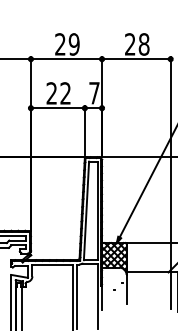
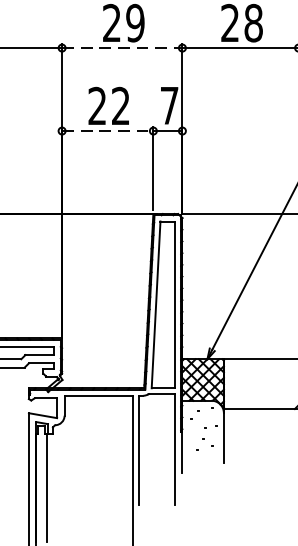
line: (66, 59) -> (122, 48), solid -> dashed
line: (57, 108) -> (107, 131), solid -> dashed

